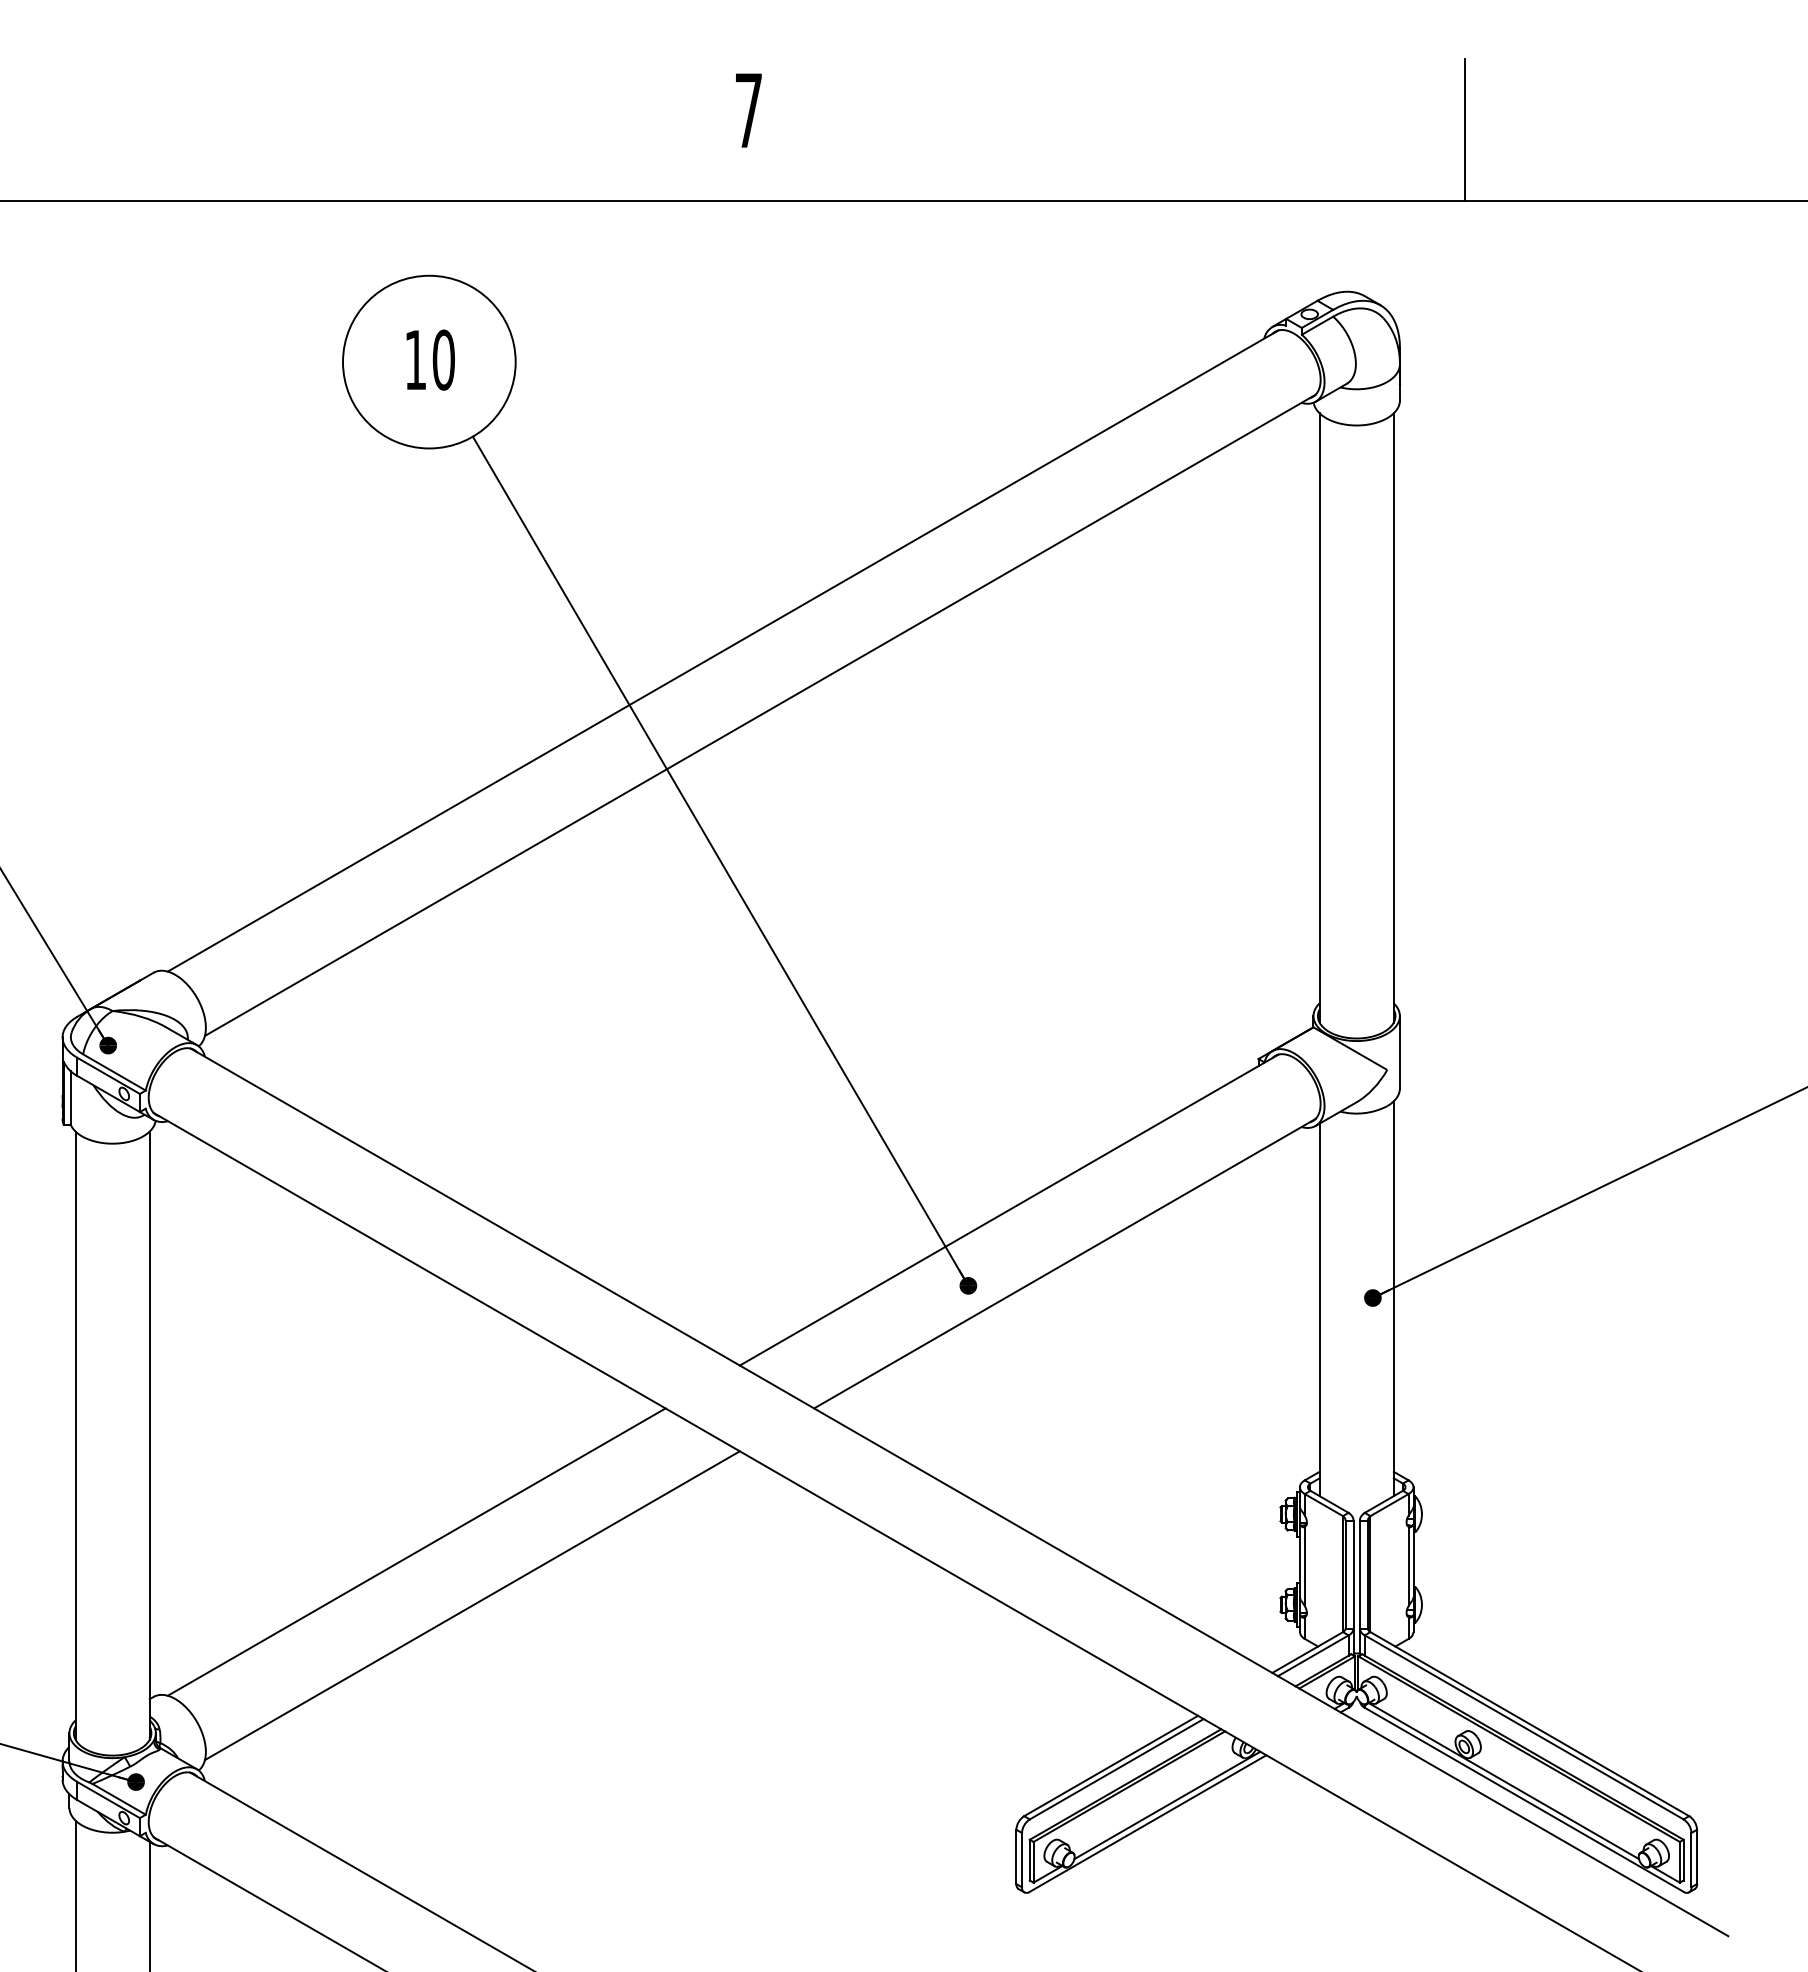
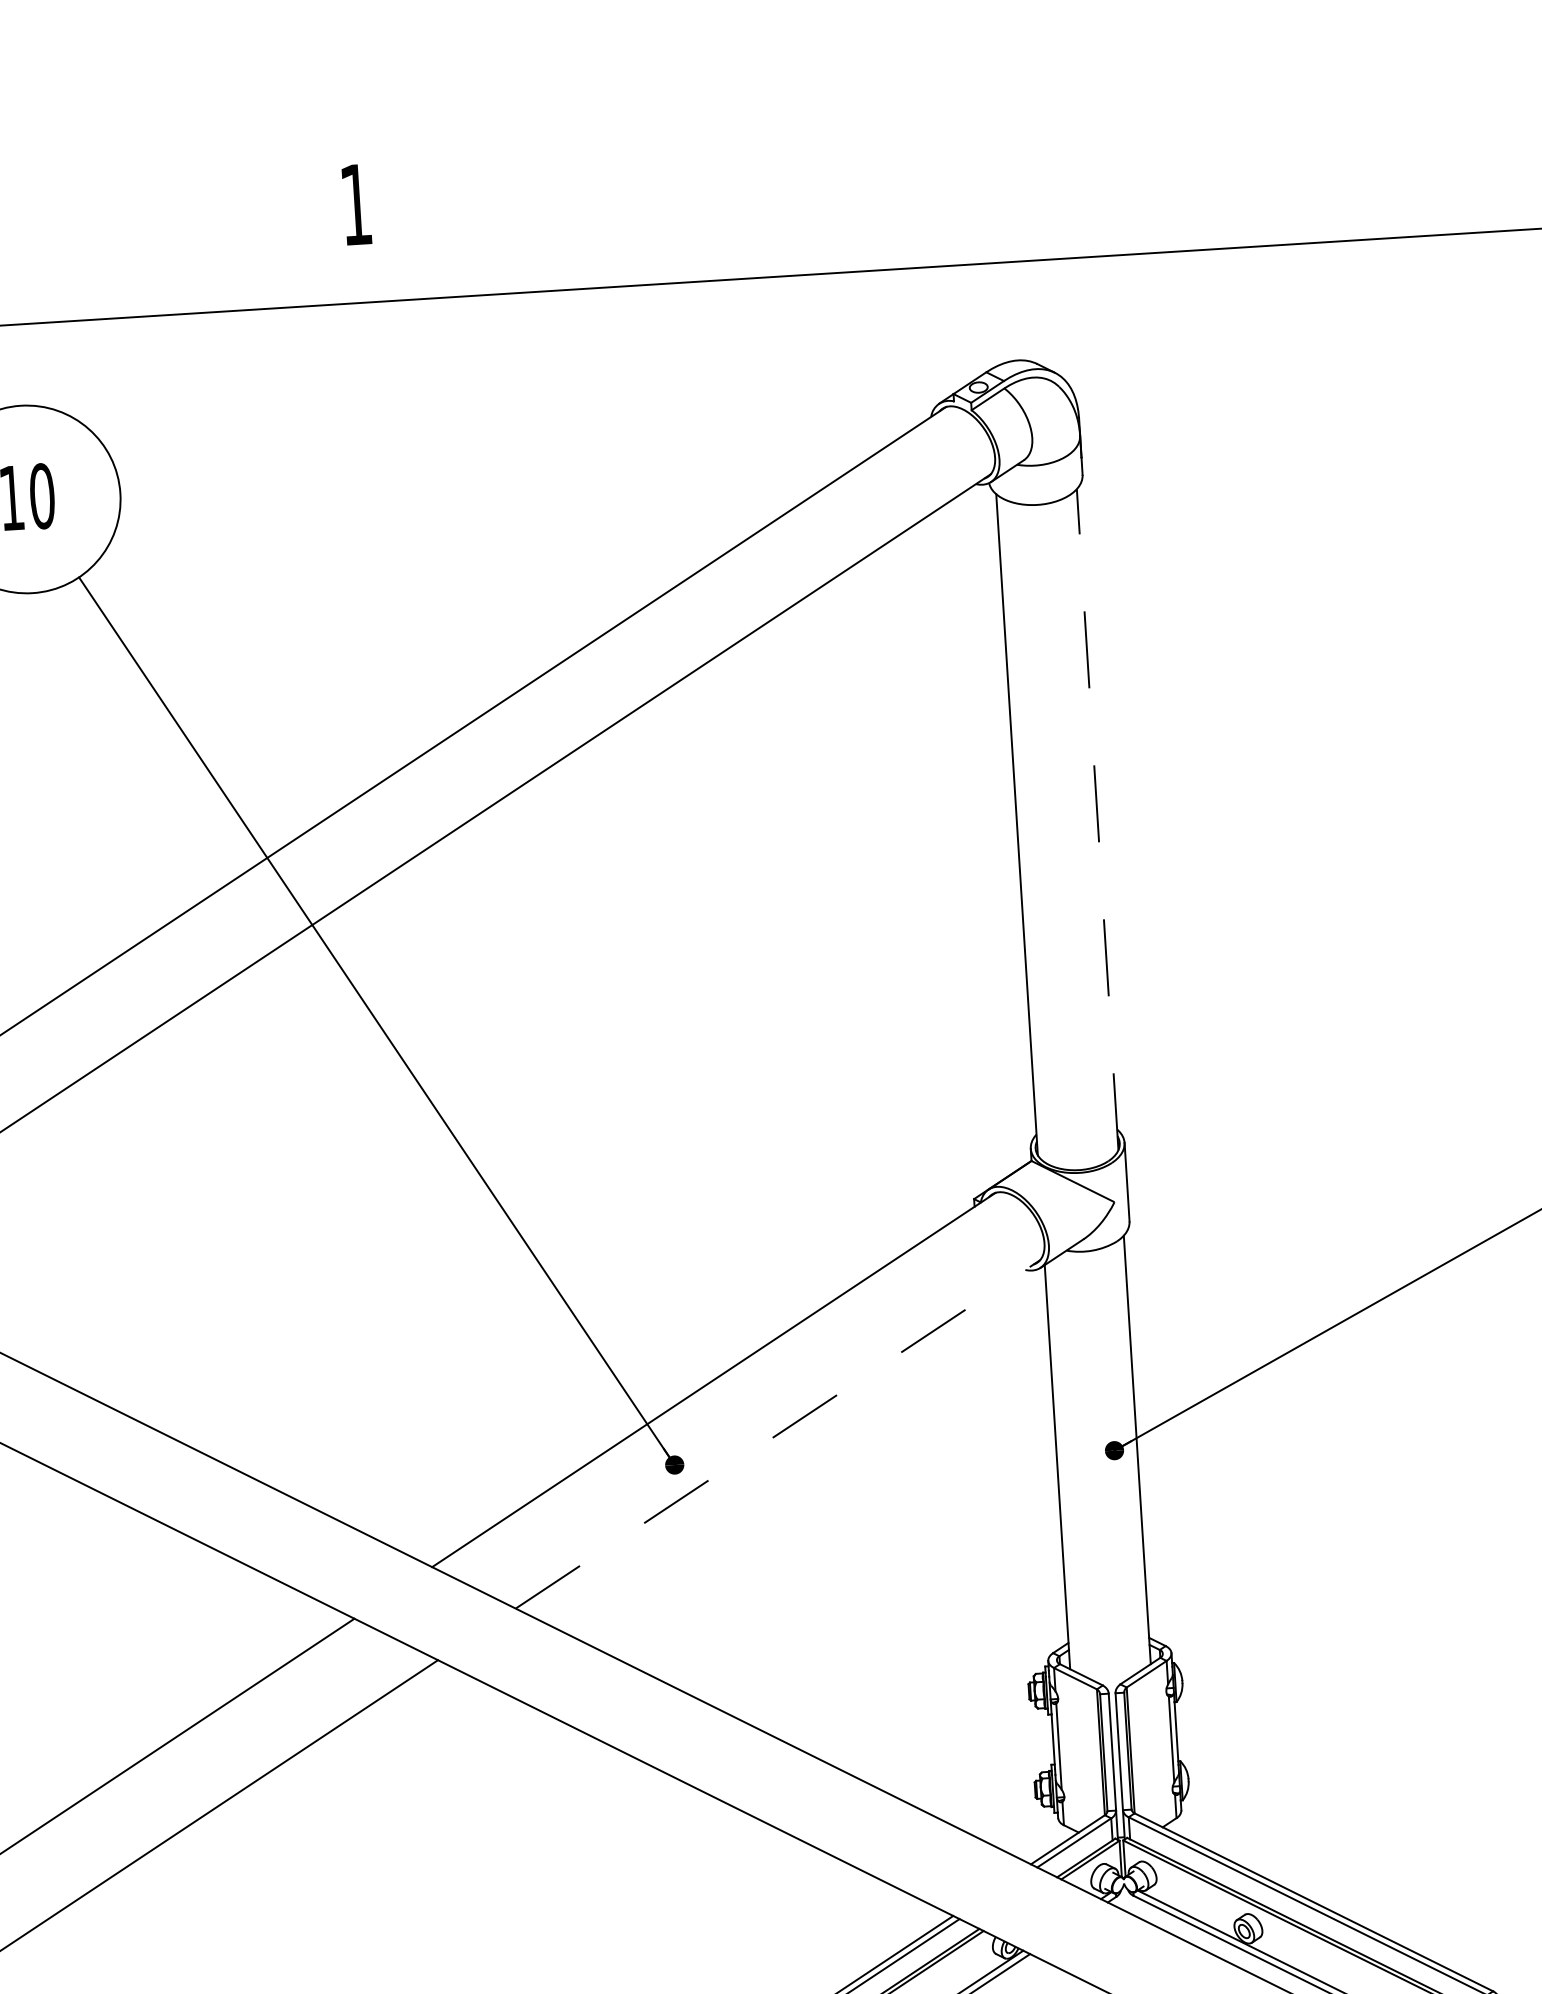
text: (748, 110) -> (355, 204), 7 -> 1
line: (1465, 130) -> (1135, 177), removed
line: (1393, 717) -> (1097, 819), solid -> dashed
line: (1064, 1263) -> (777, 1434), solid -> dashed

